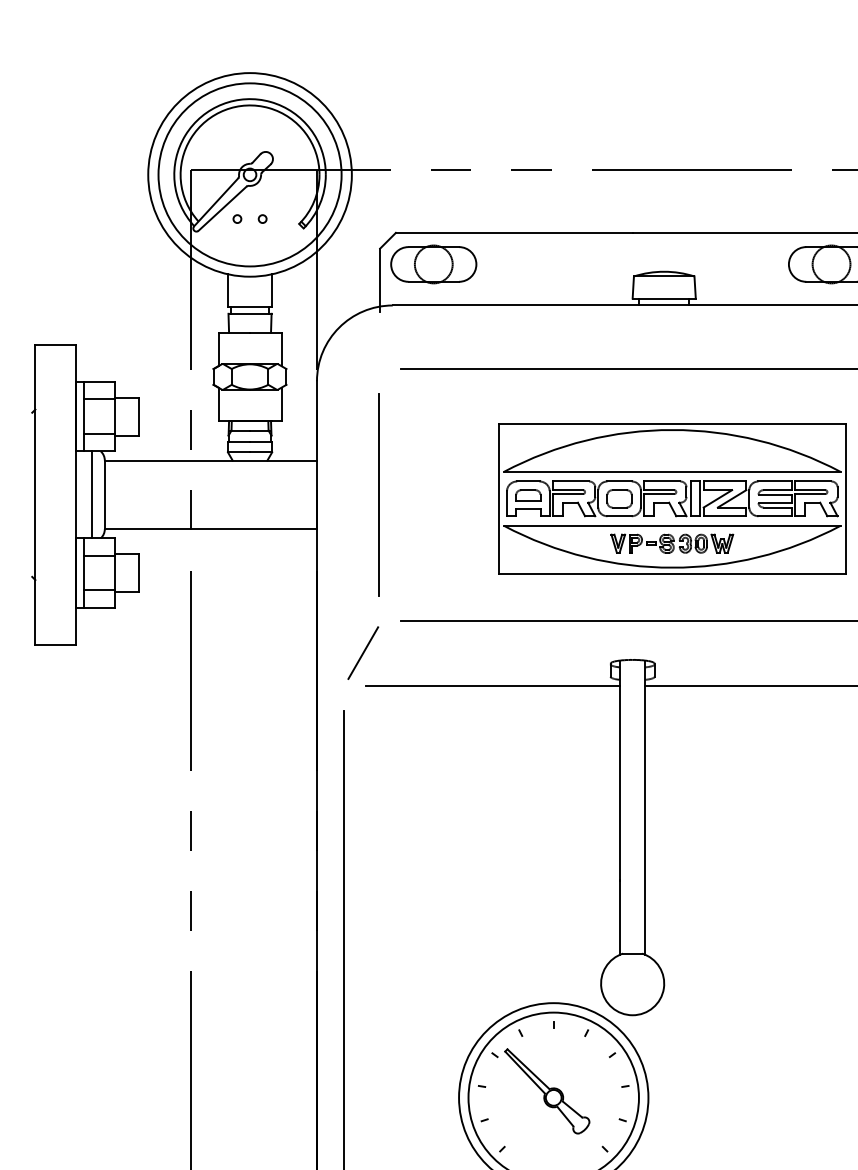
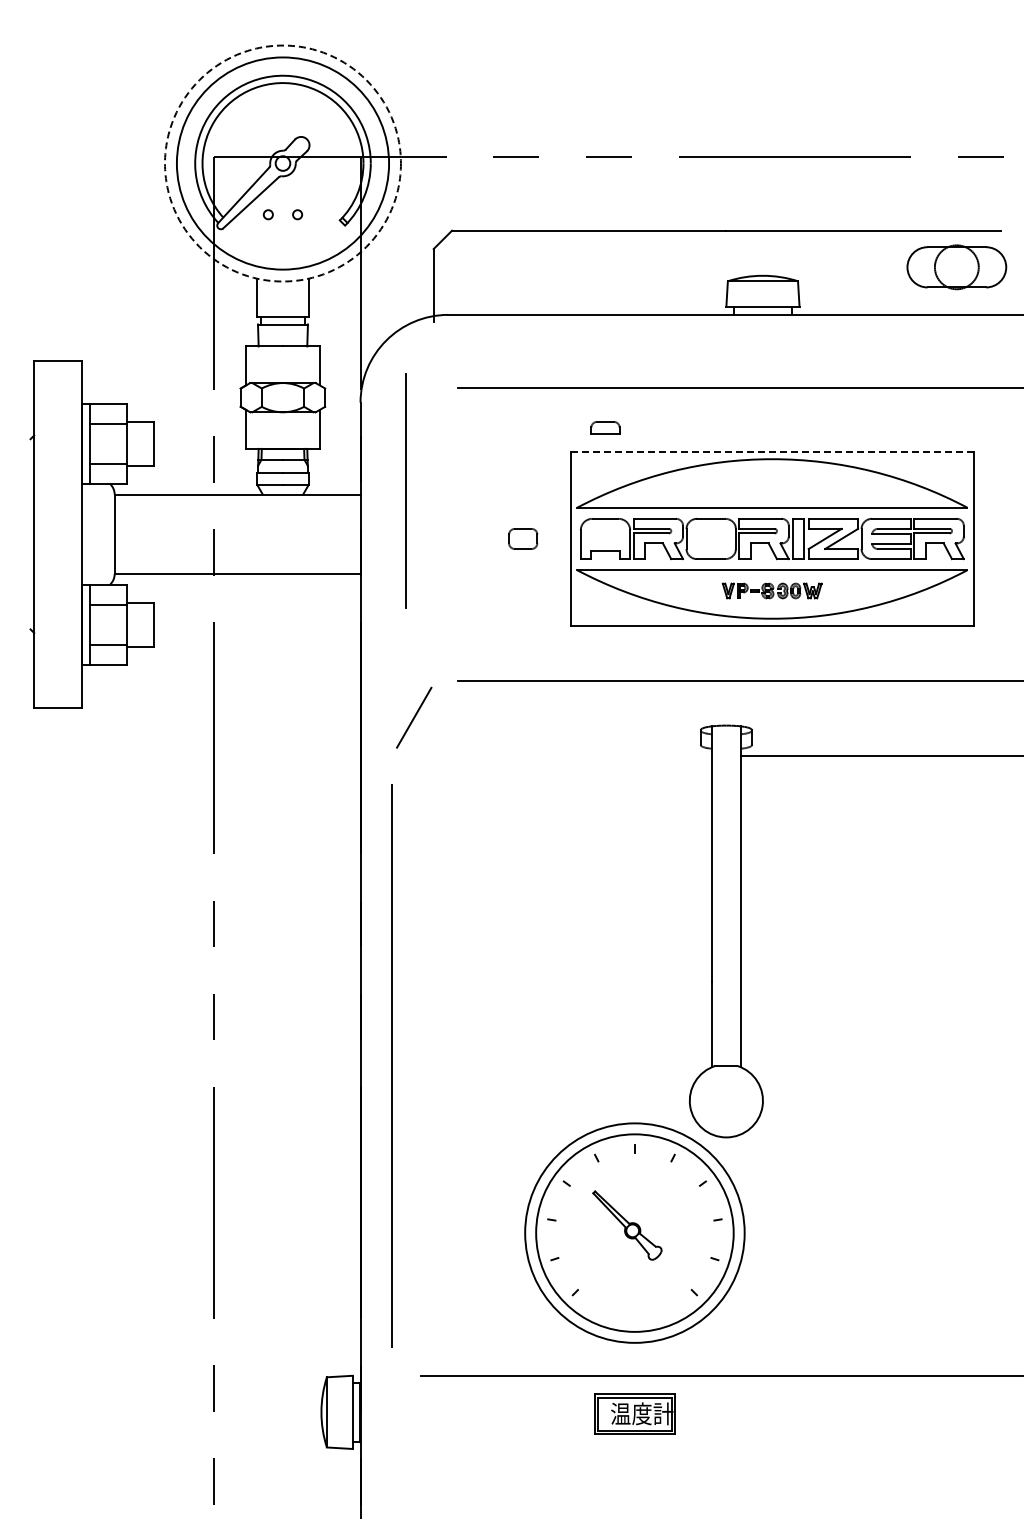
circle: (249, 174) -> (282, 163), solid -> dashed
part: (433, 264) -> (495, 267), removed
line: (671, 424) -> (771, 452), solid -> dashed
line: (92, 494) -> (100, 533), removed
line: (379, 494) -> (405, 490), moved
part: (528, 494) -> (605, 427), moved
part: (619, 498) -> (523, 538), moved
part: (671, 543) -> (771, 590), size x0.7
line: (492, 685) -> (564, 755), removed
part: (547, 1091) -> (627, 1225), size x0.7

